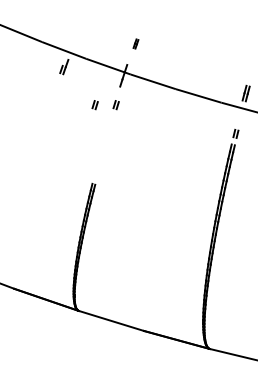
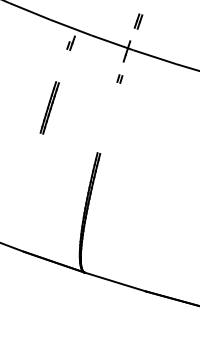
part: (135, 43) -> (138, 21), size x1.67
part: (94, 105) -> (99, 79), removed
part: (41, 135) -> (49, 107), added

